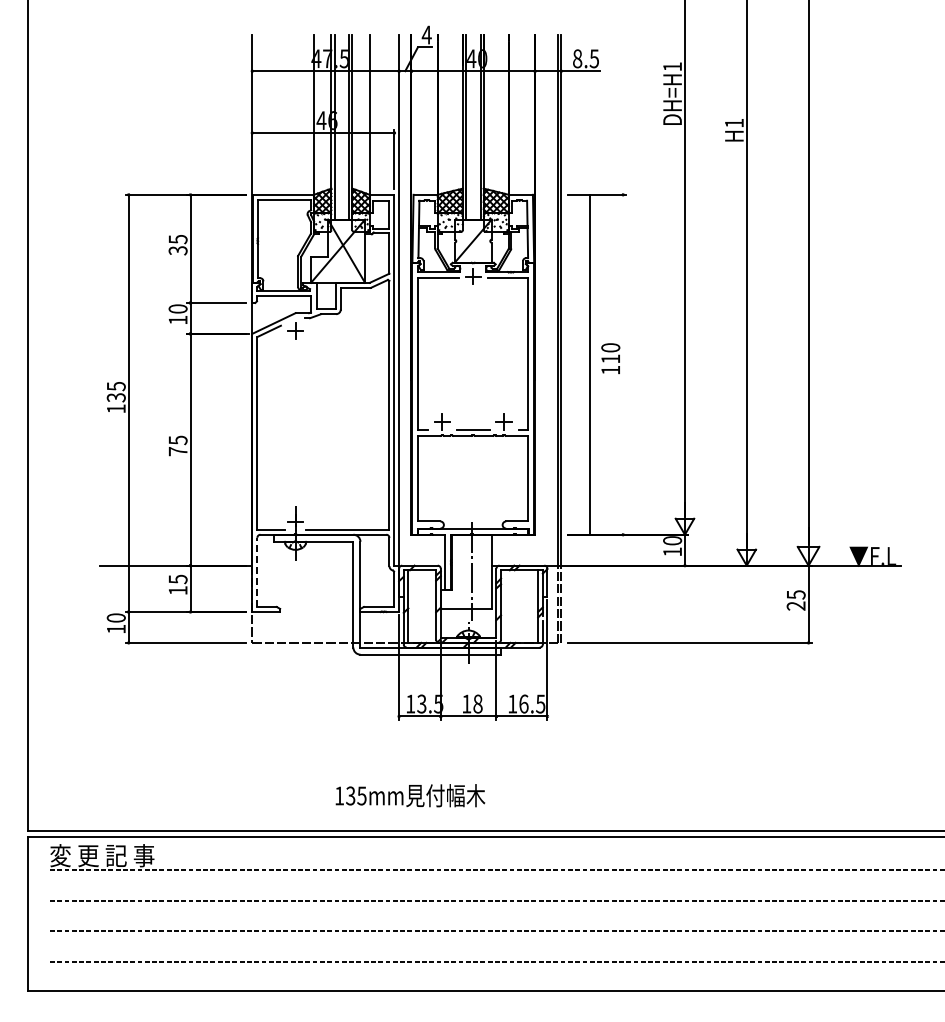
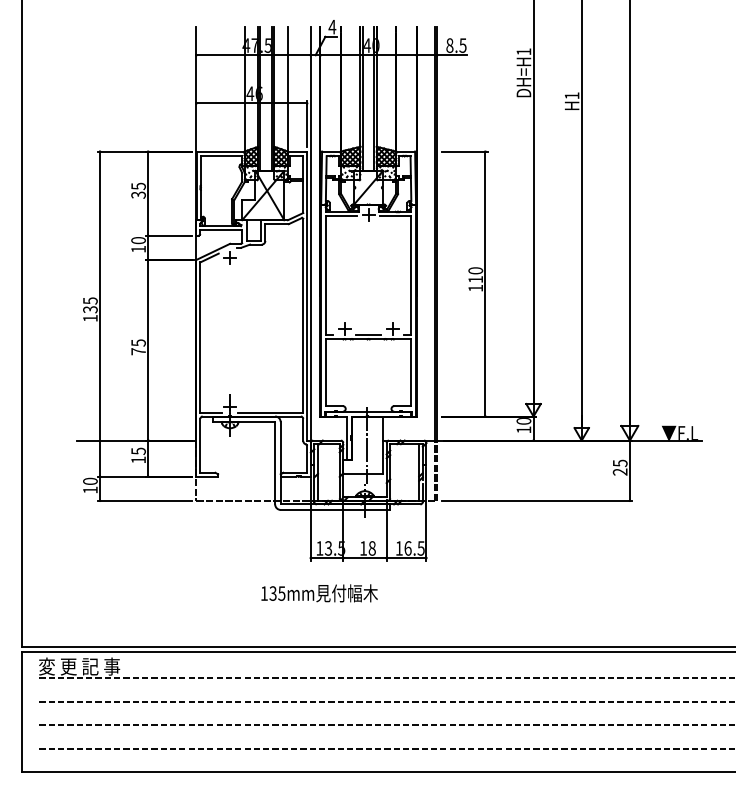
line: (590, 364) -> (485, 283), moved
line: (257, 572) -> (200, 445), dashed -> solid
text: (410, 795) -> (319, 593), moved

